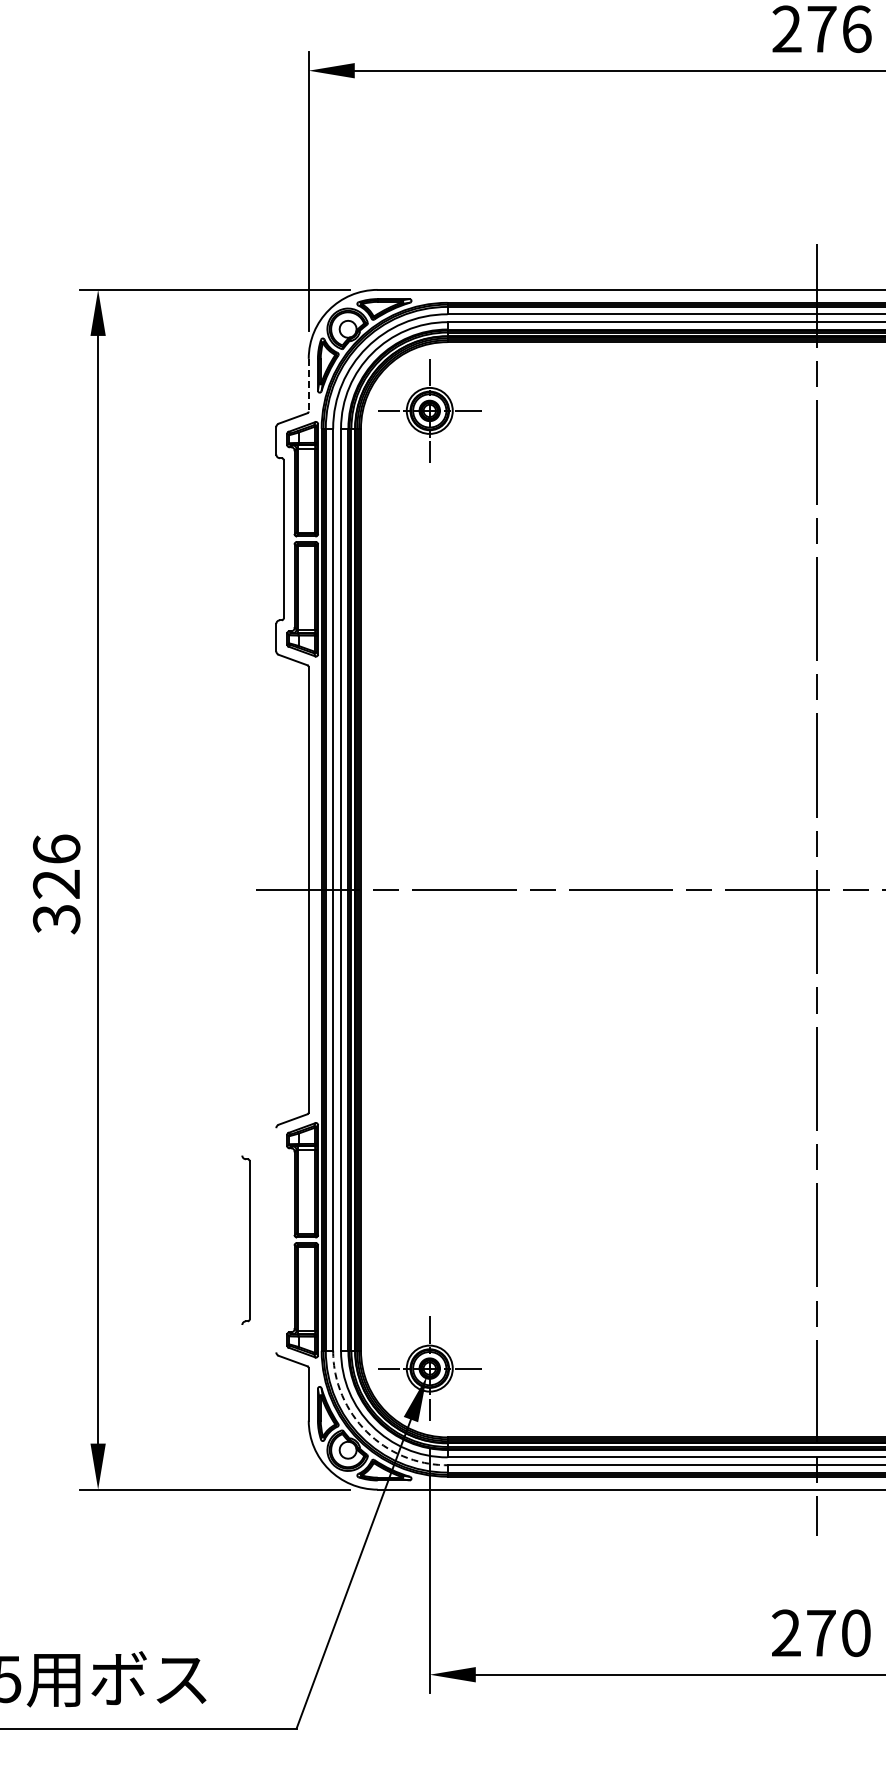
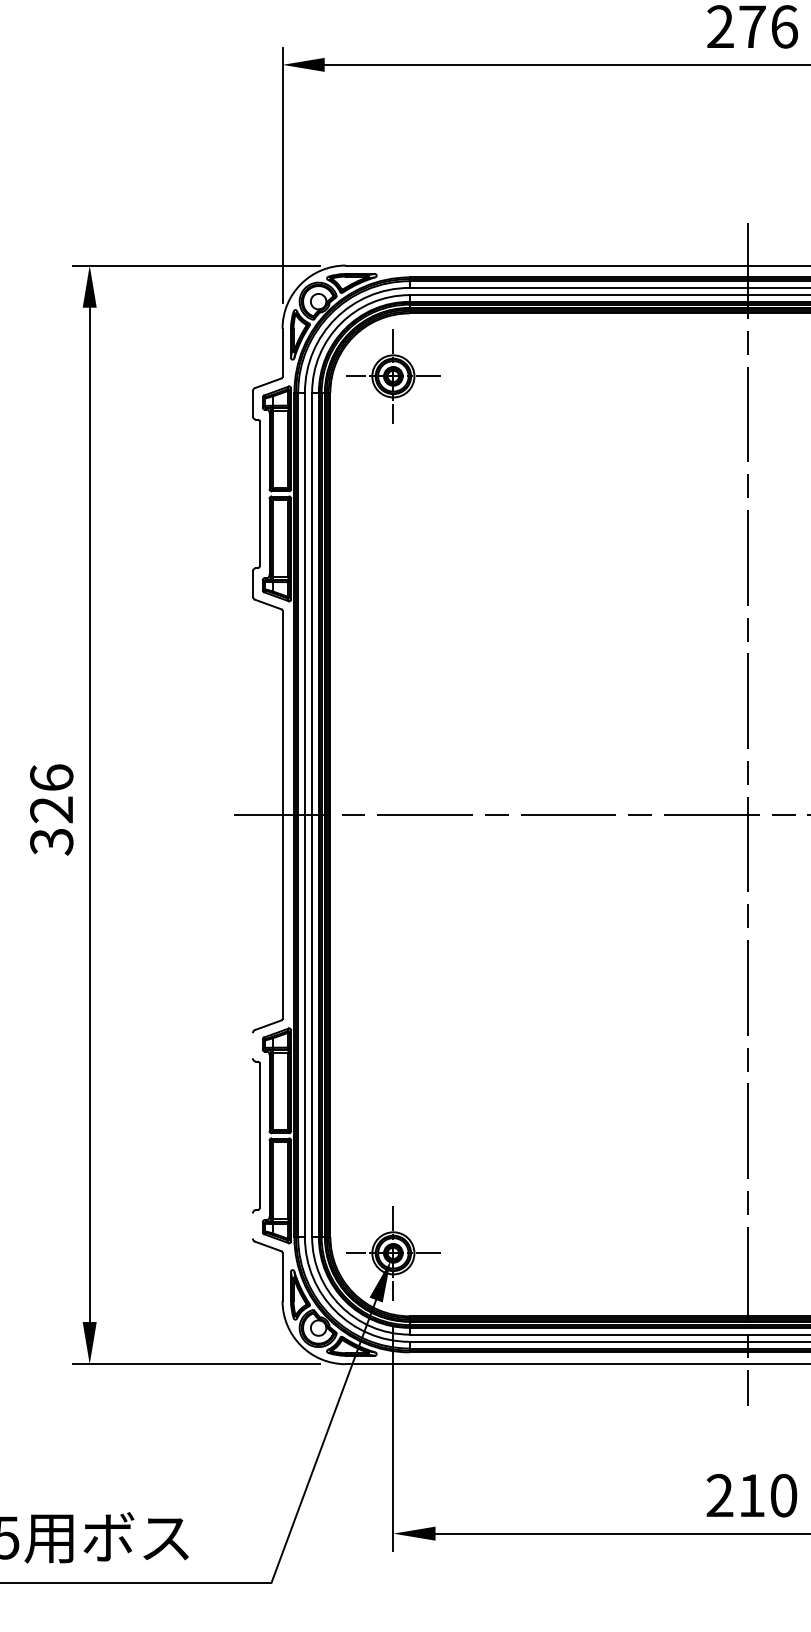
line: (308, 385) -> (282, 353), dashed -> solid
part: (245, 1239) -> (255, 1135), moved
arc: (366, 1431) -> (335, 1310), dashed -> solid
text: (821, 1633) -> (752, 1495), 270 -> 210

